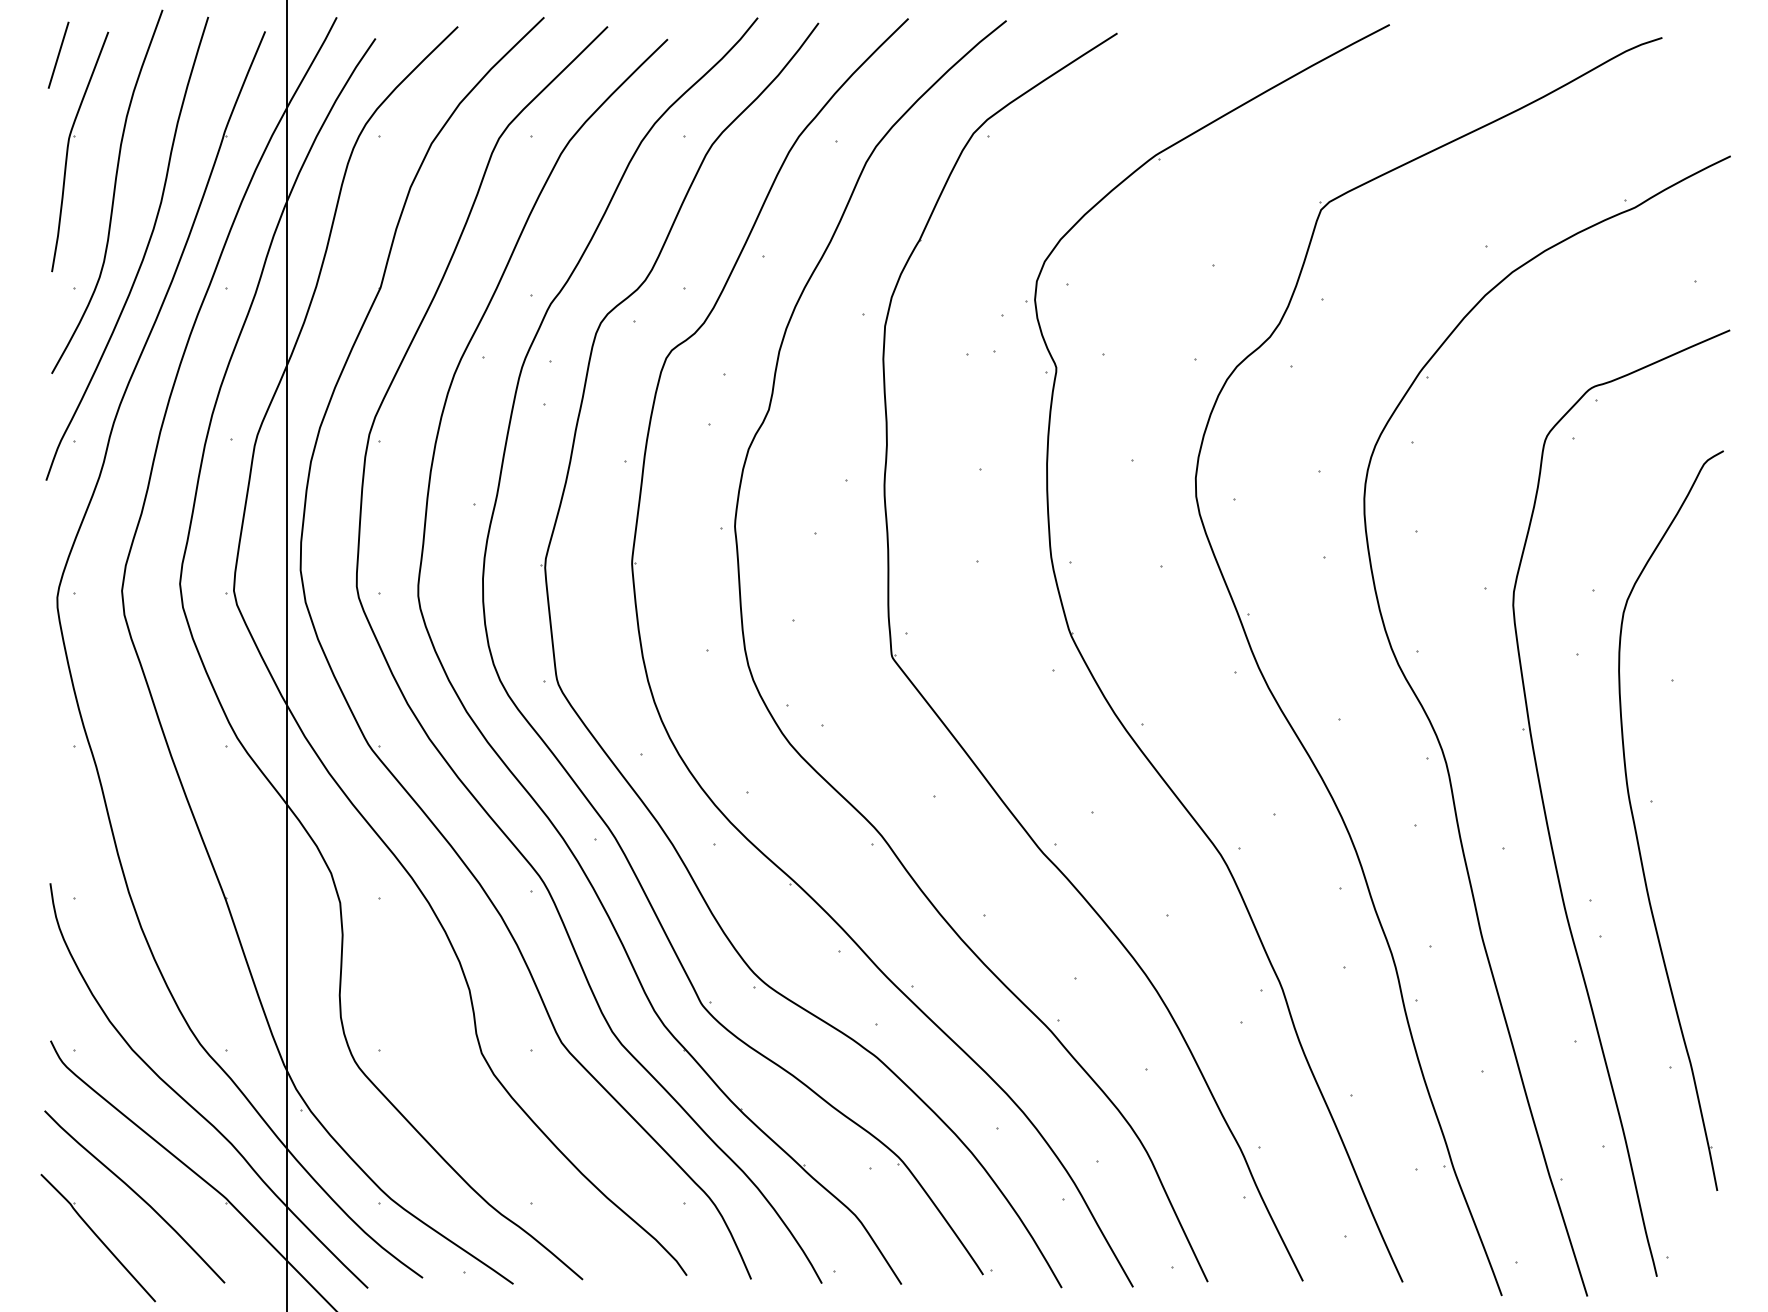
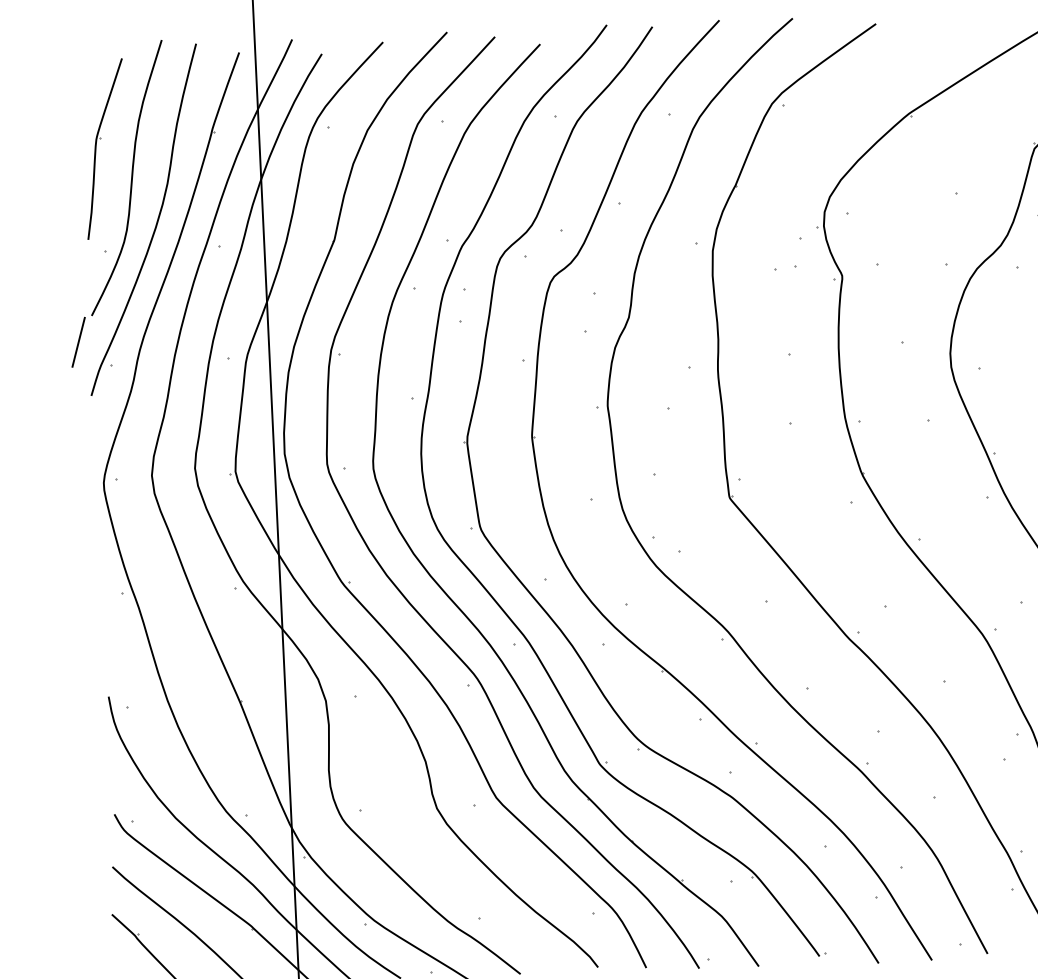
line: (58, 54) -> (78, 341), moved

